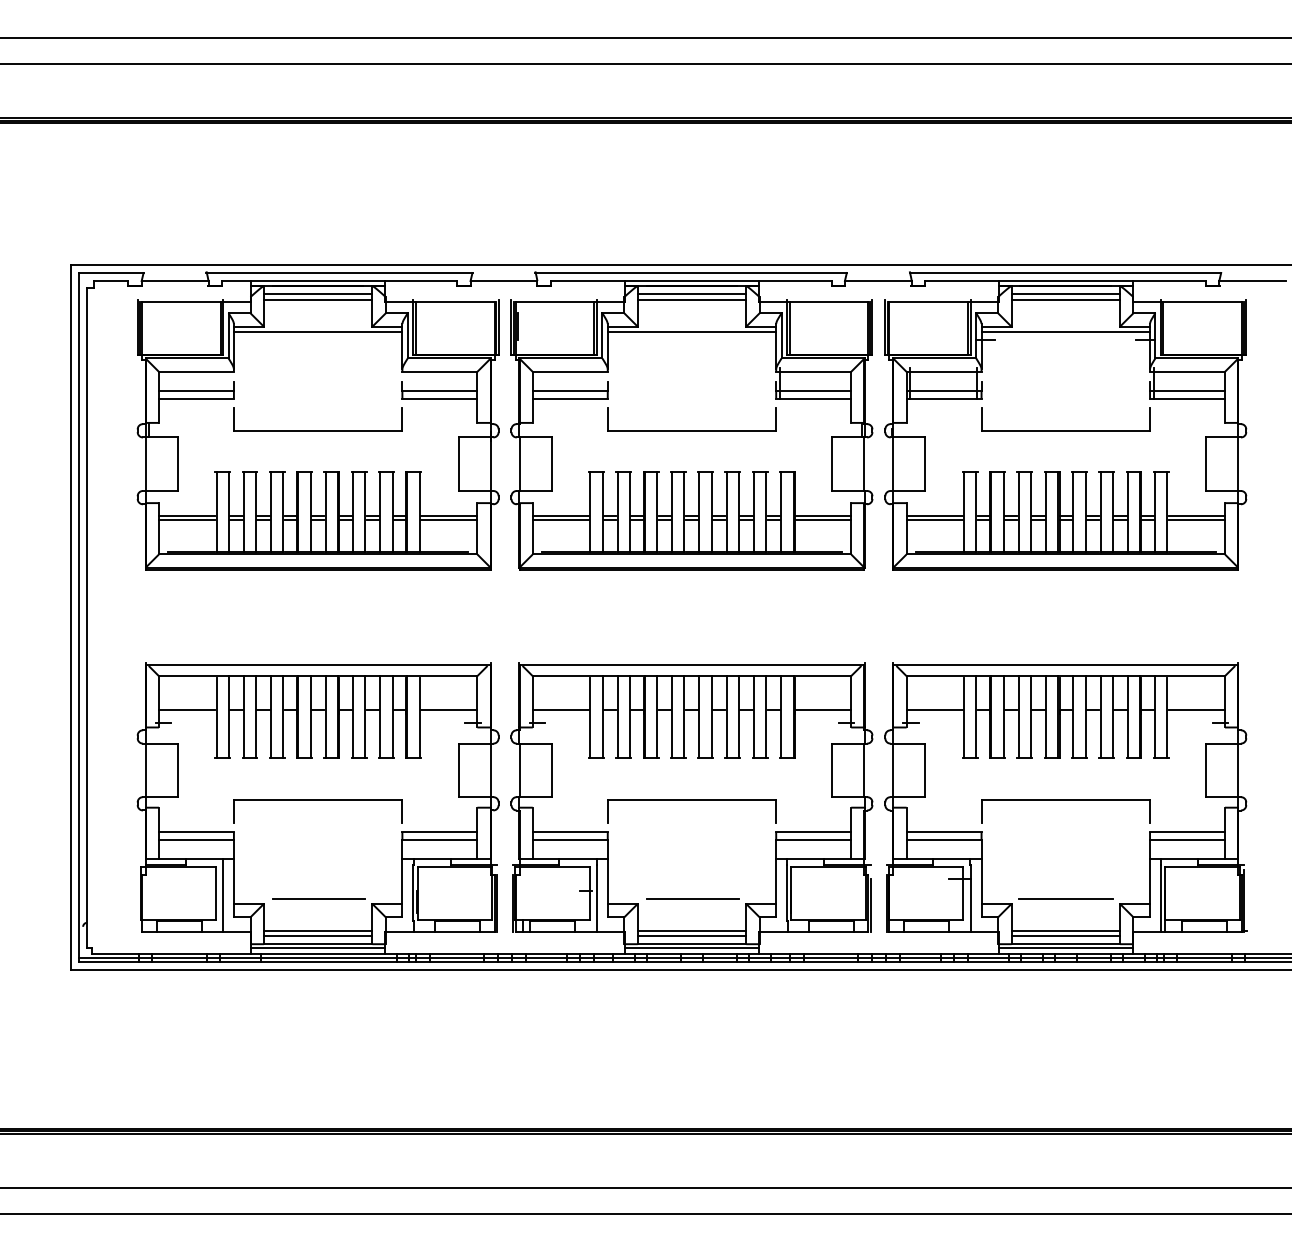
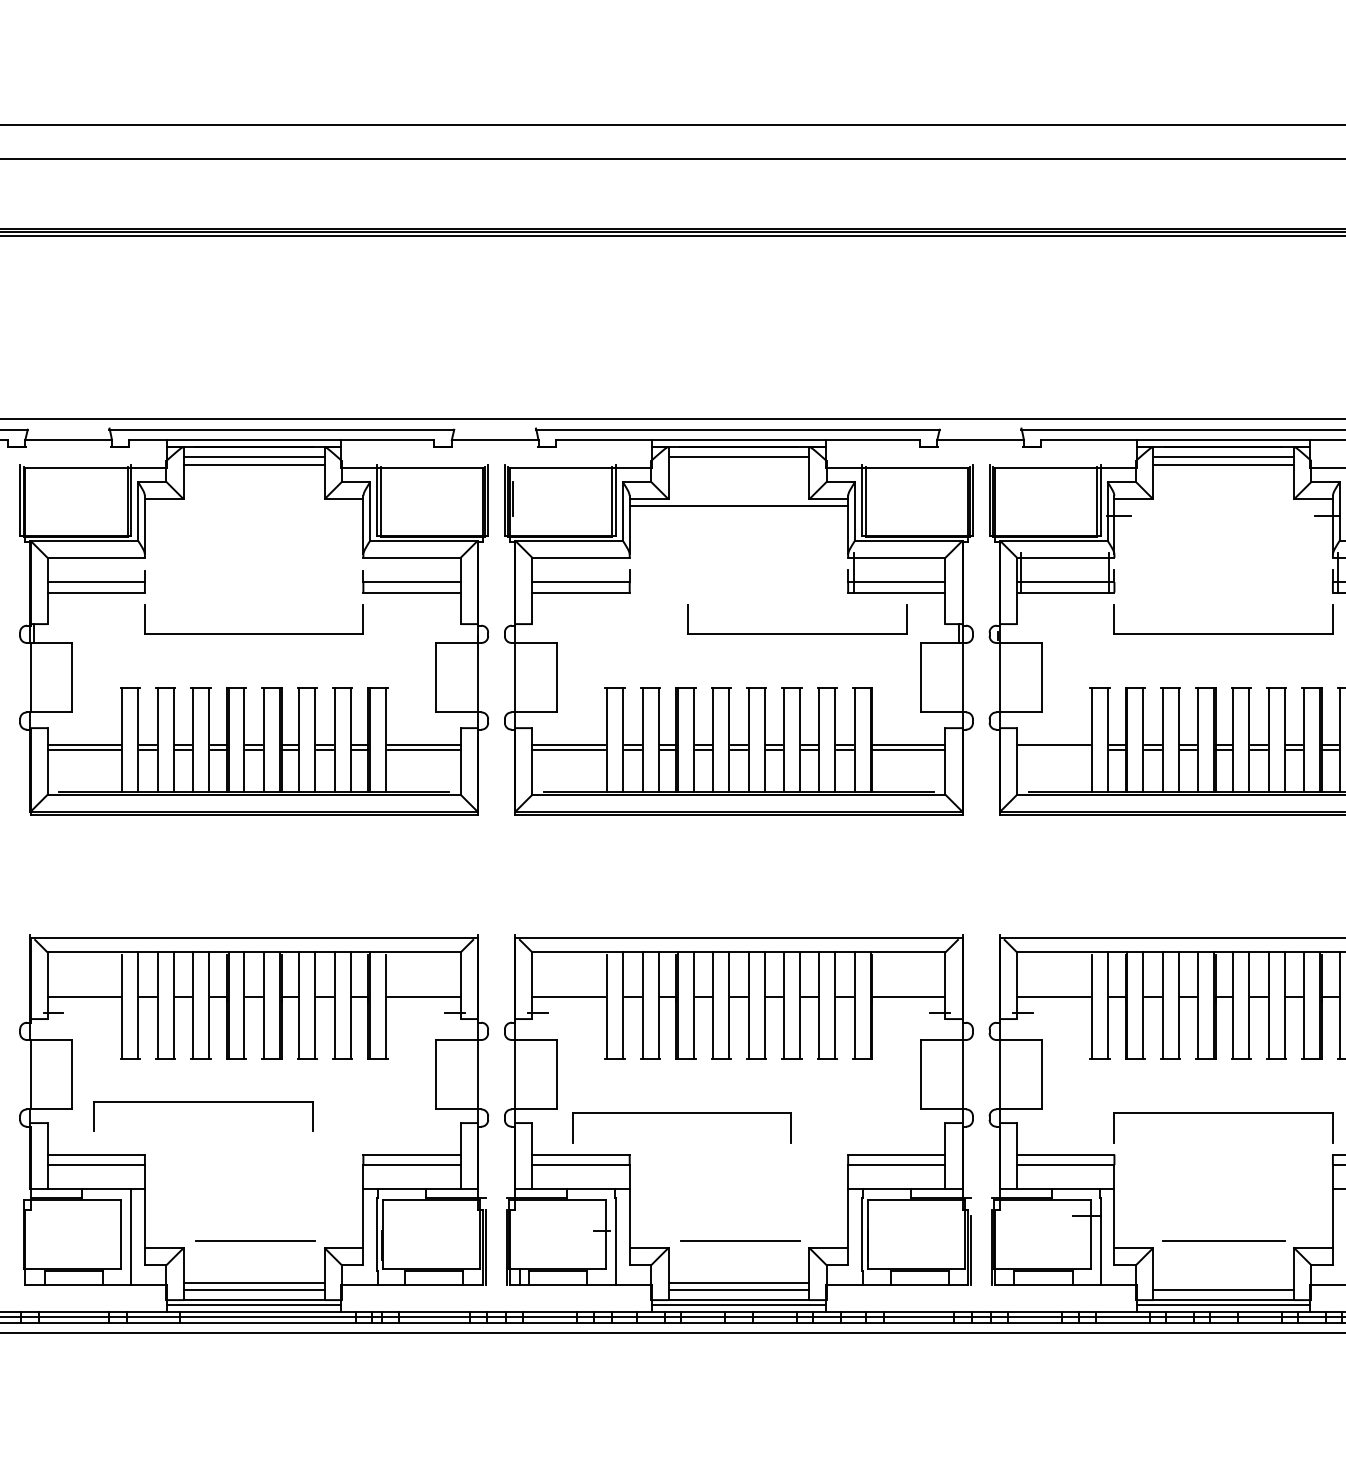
line: (691, 299) -> (738, 464), removed
line: (317, 332) -> (253, 506), removed
line: (1065, 332) -> (1223, 506), removed
part: (691, 430) -> (796, 633), moved
line: (934, 520) -> (1053, 750), removed
part: (317, 800) -> (202, 1102), moved
part: (691, 800) -> (681, 1113), moved
line: (1065, 930) -> (1223, 1282), removed

